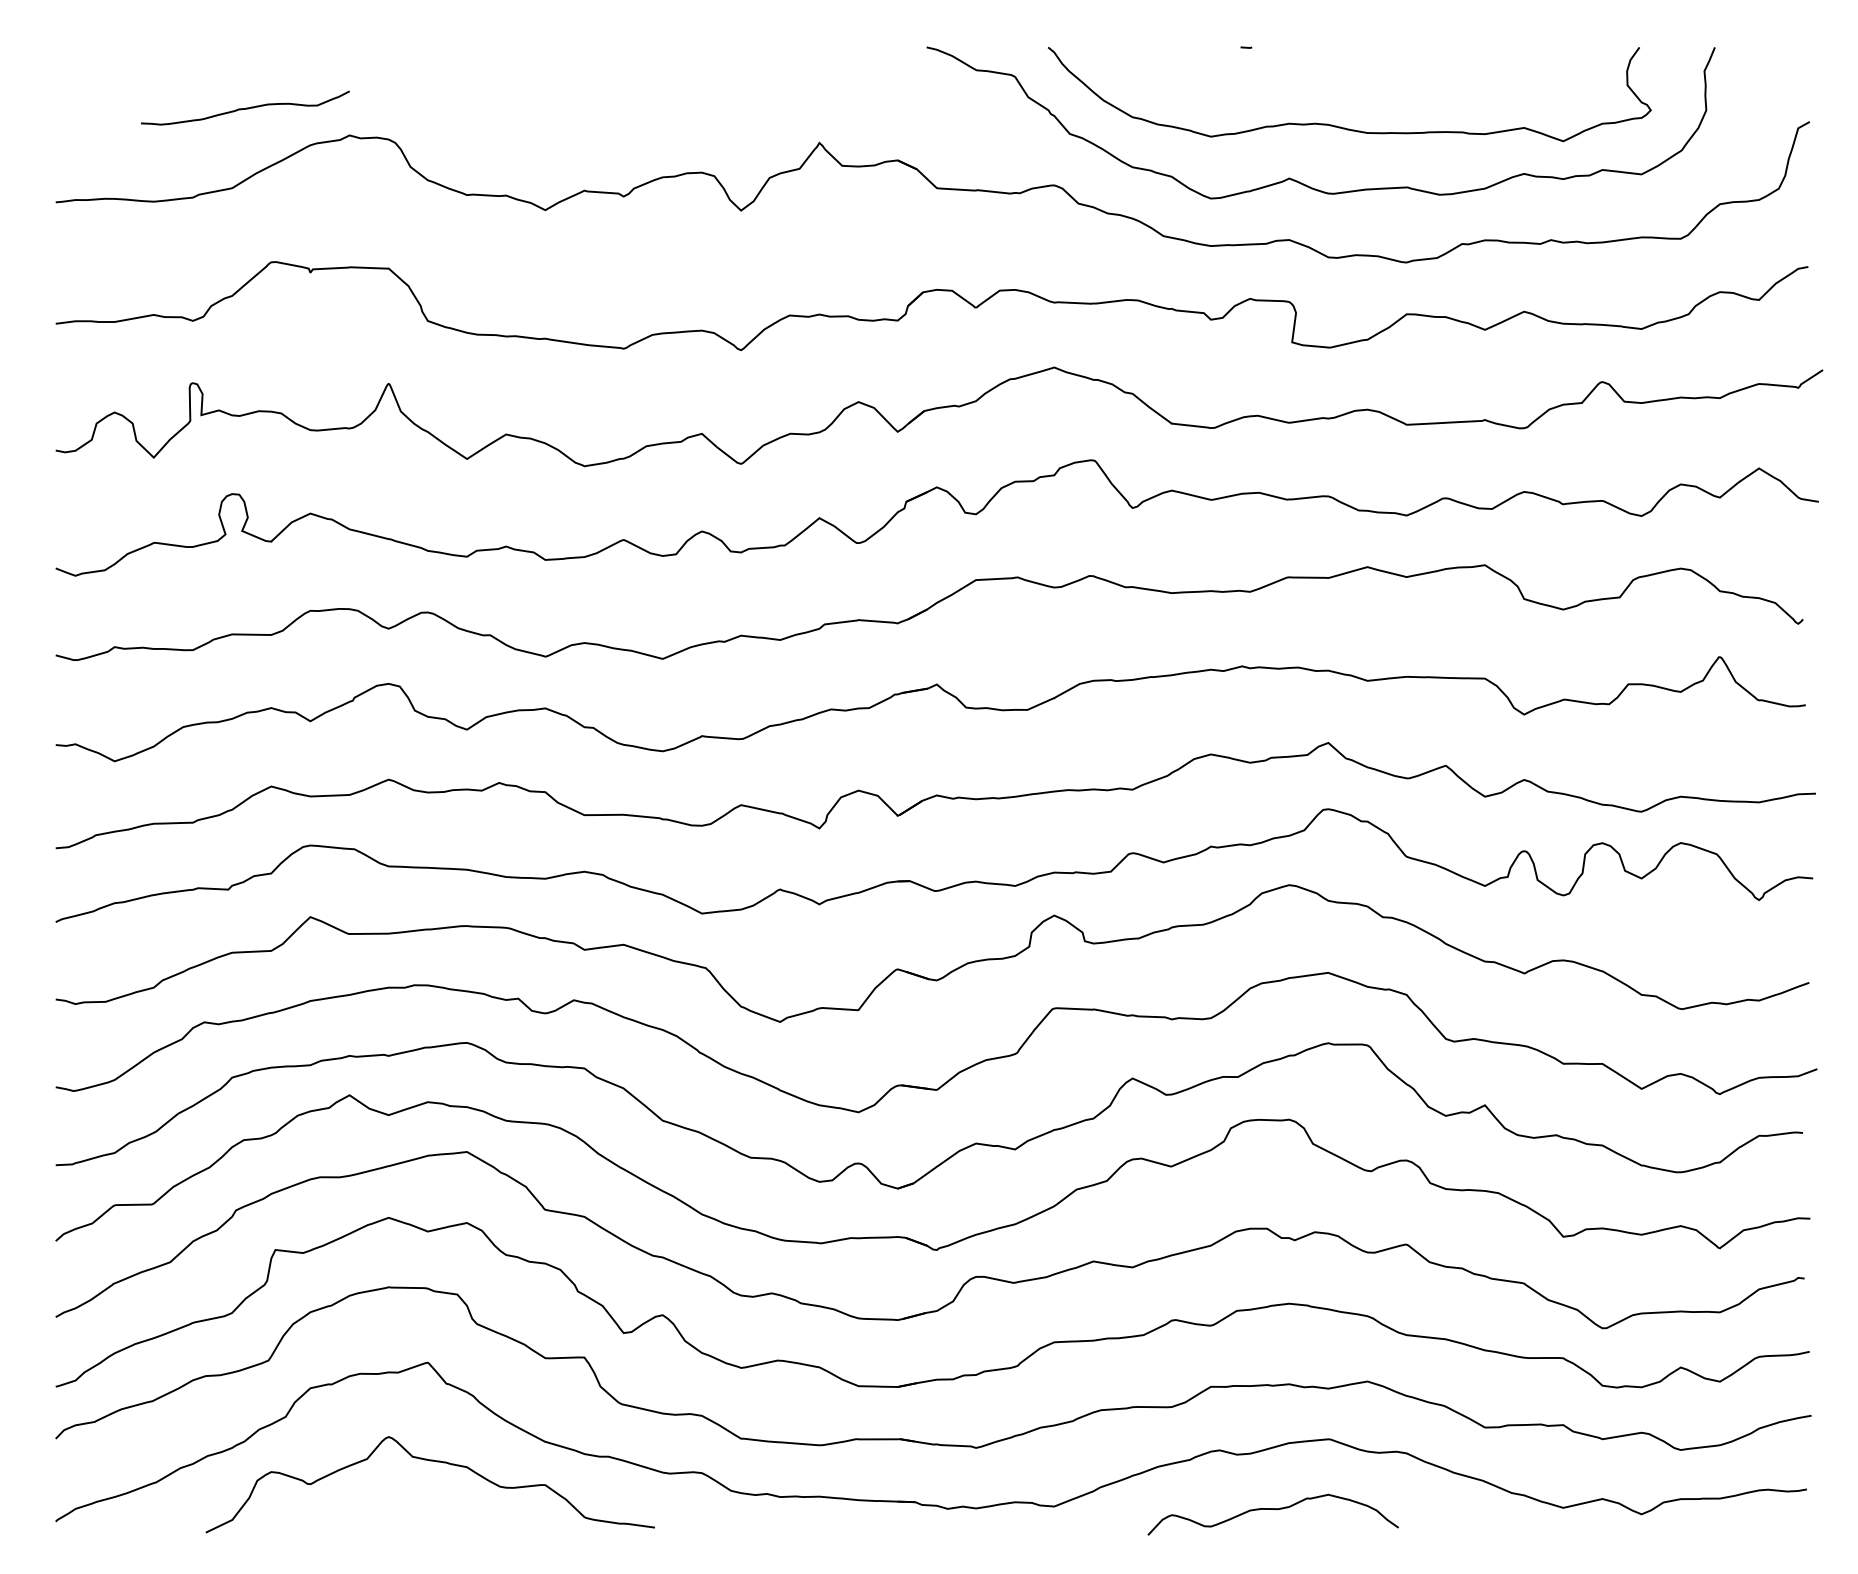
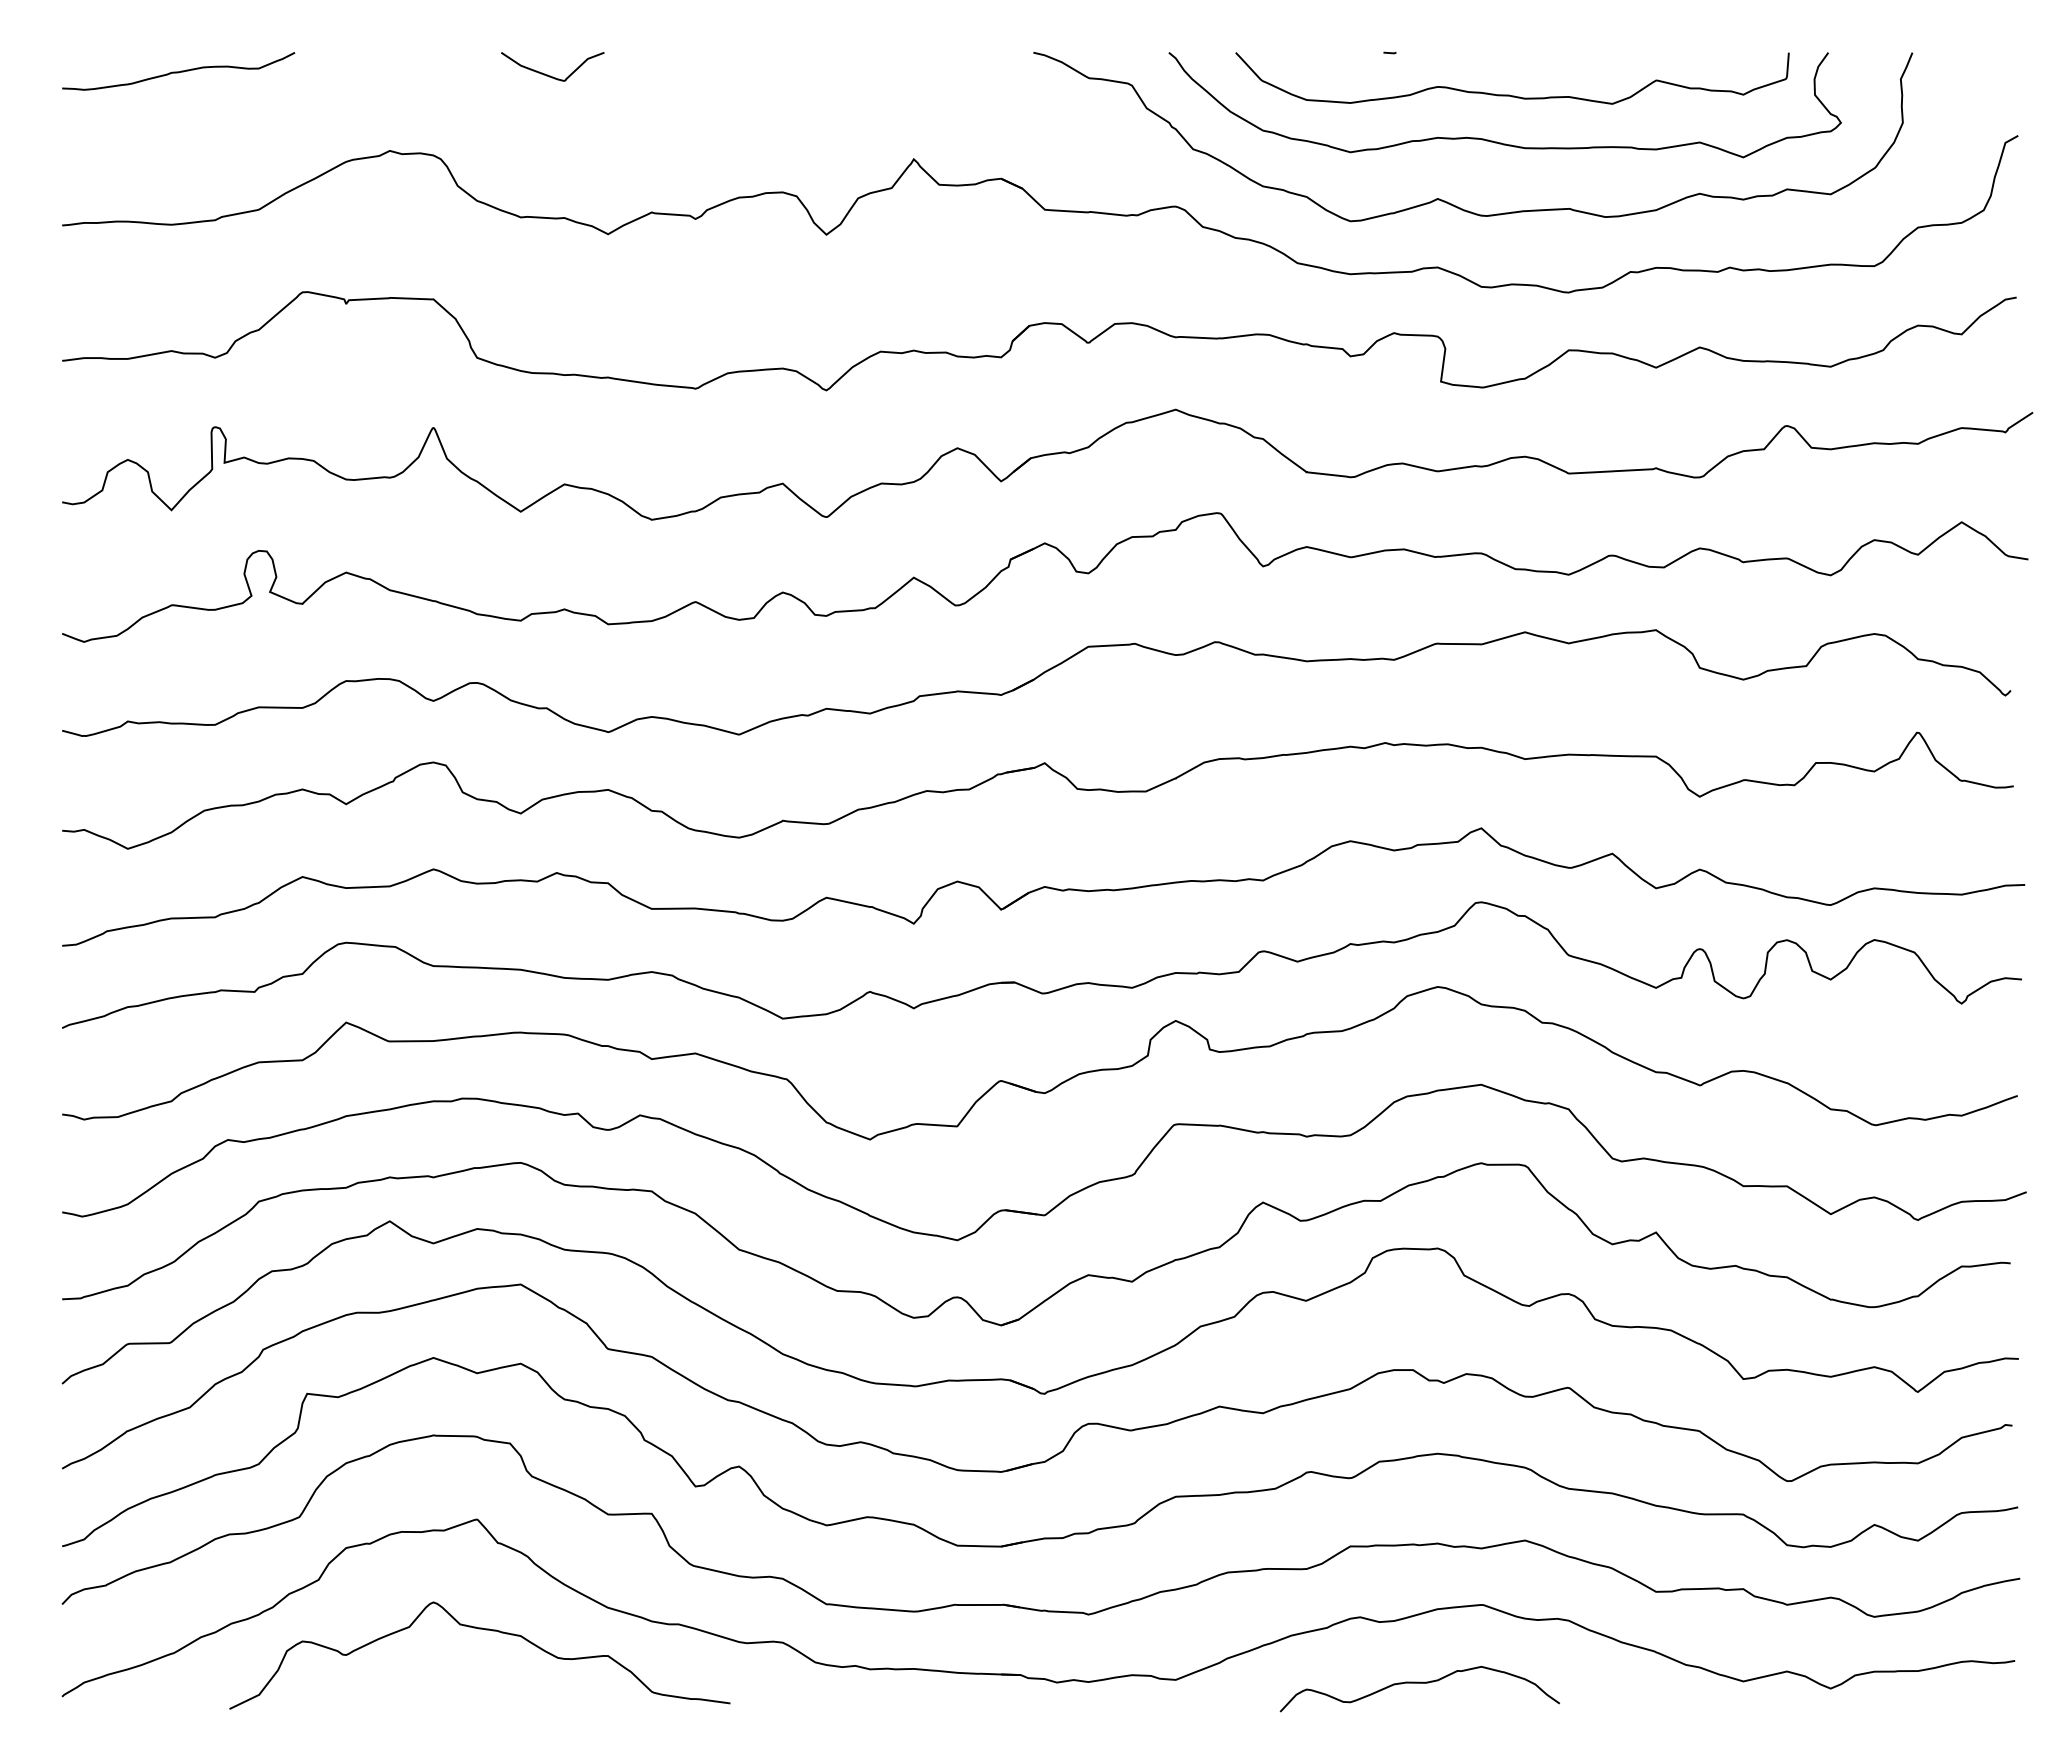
curve: (493, 67) -> (550, 75), added
curve: (1353, 84) -> (1509, 94), added
curve: (245, 108) -> (178, 71), moved

